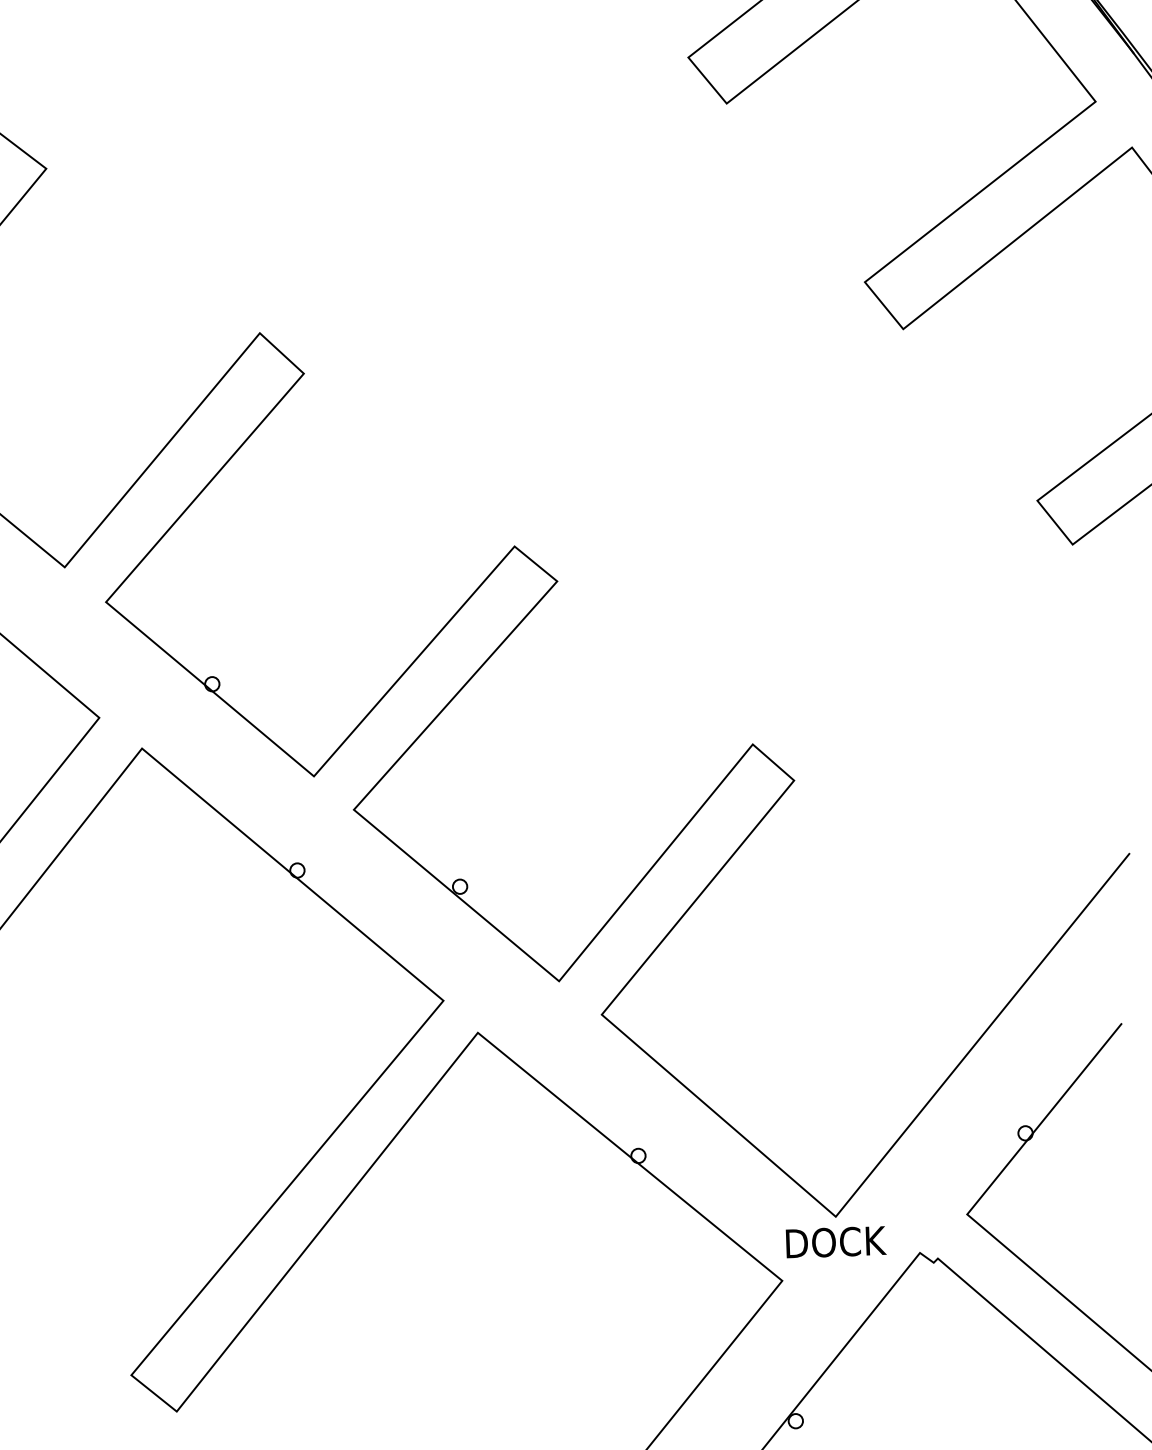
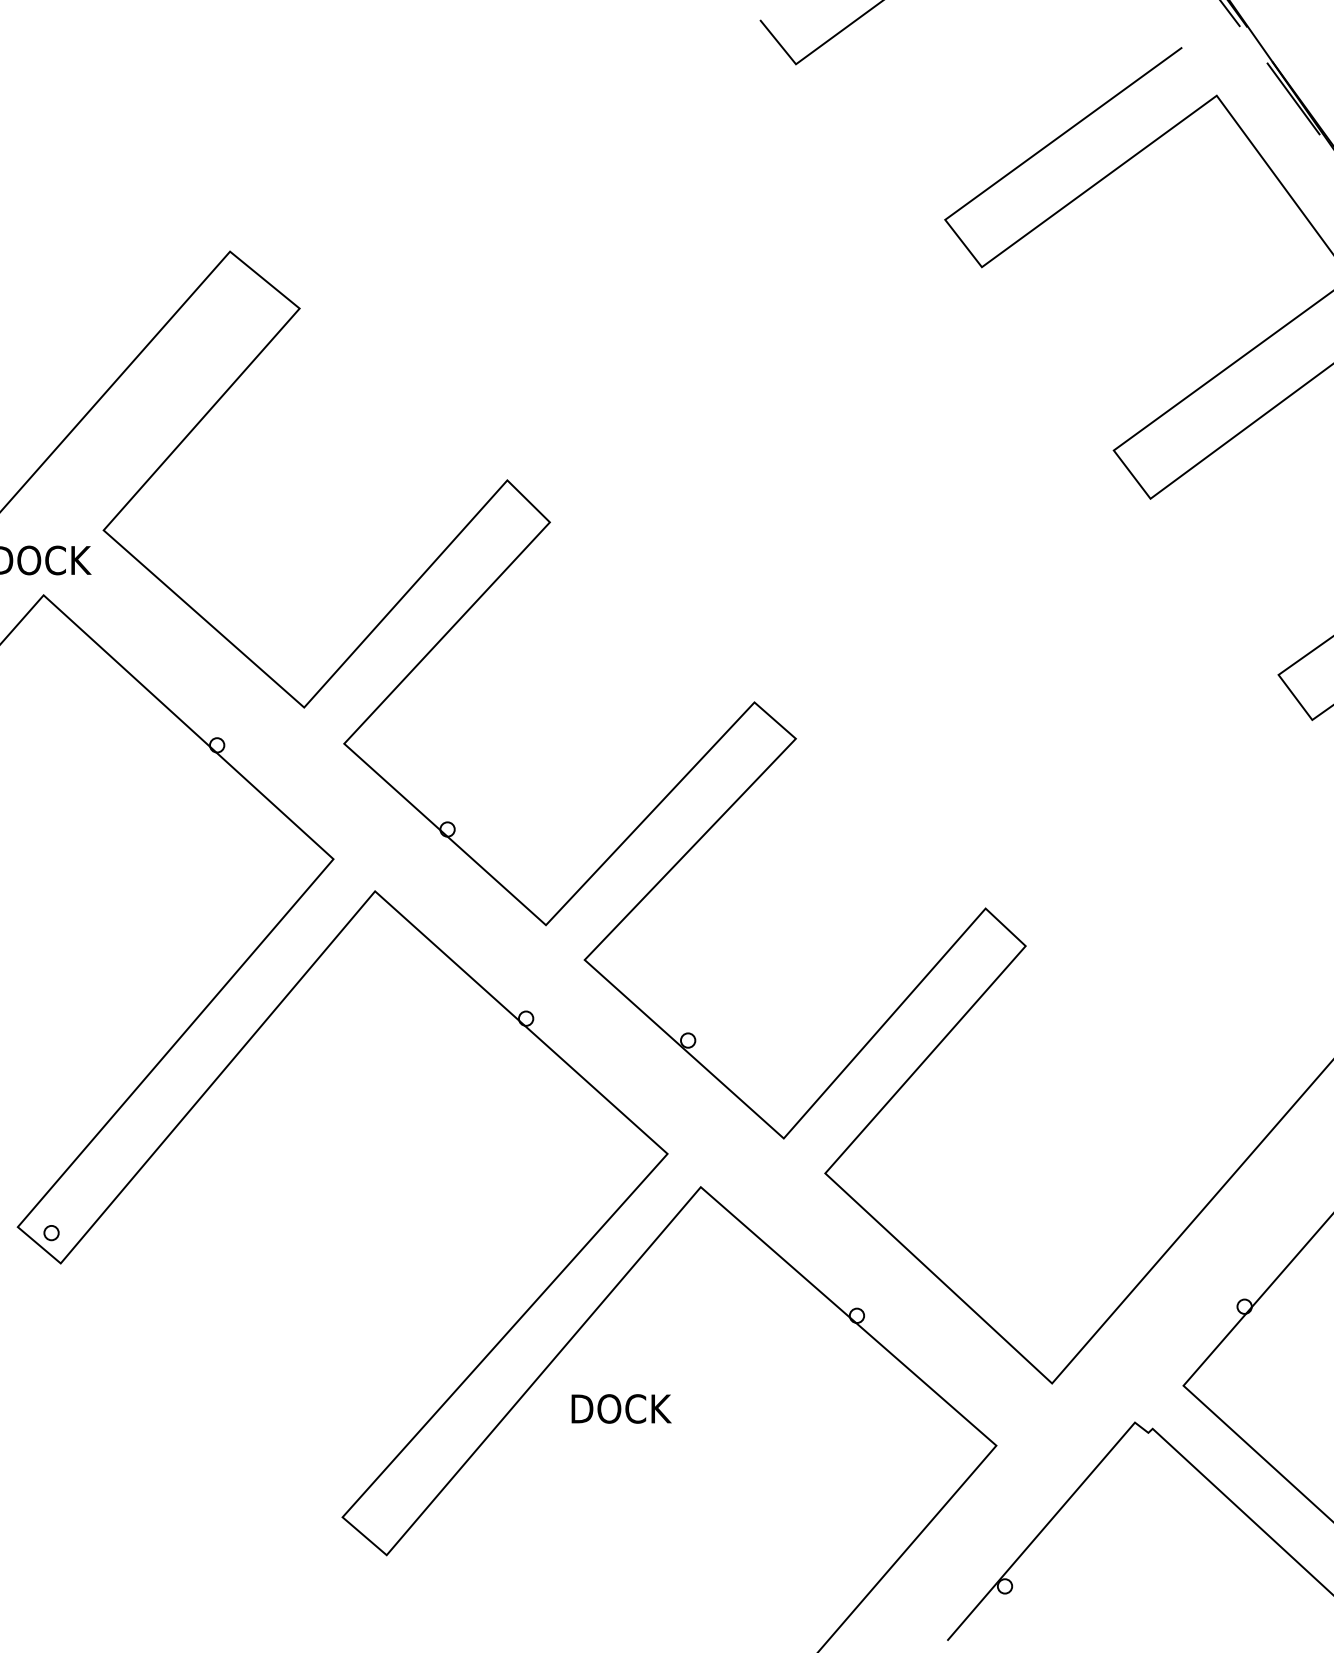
text: (836, 1241) -> (621, 1408), moved

